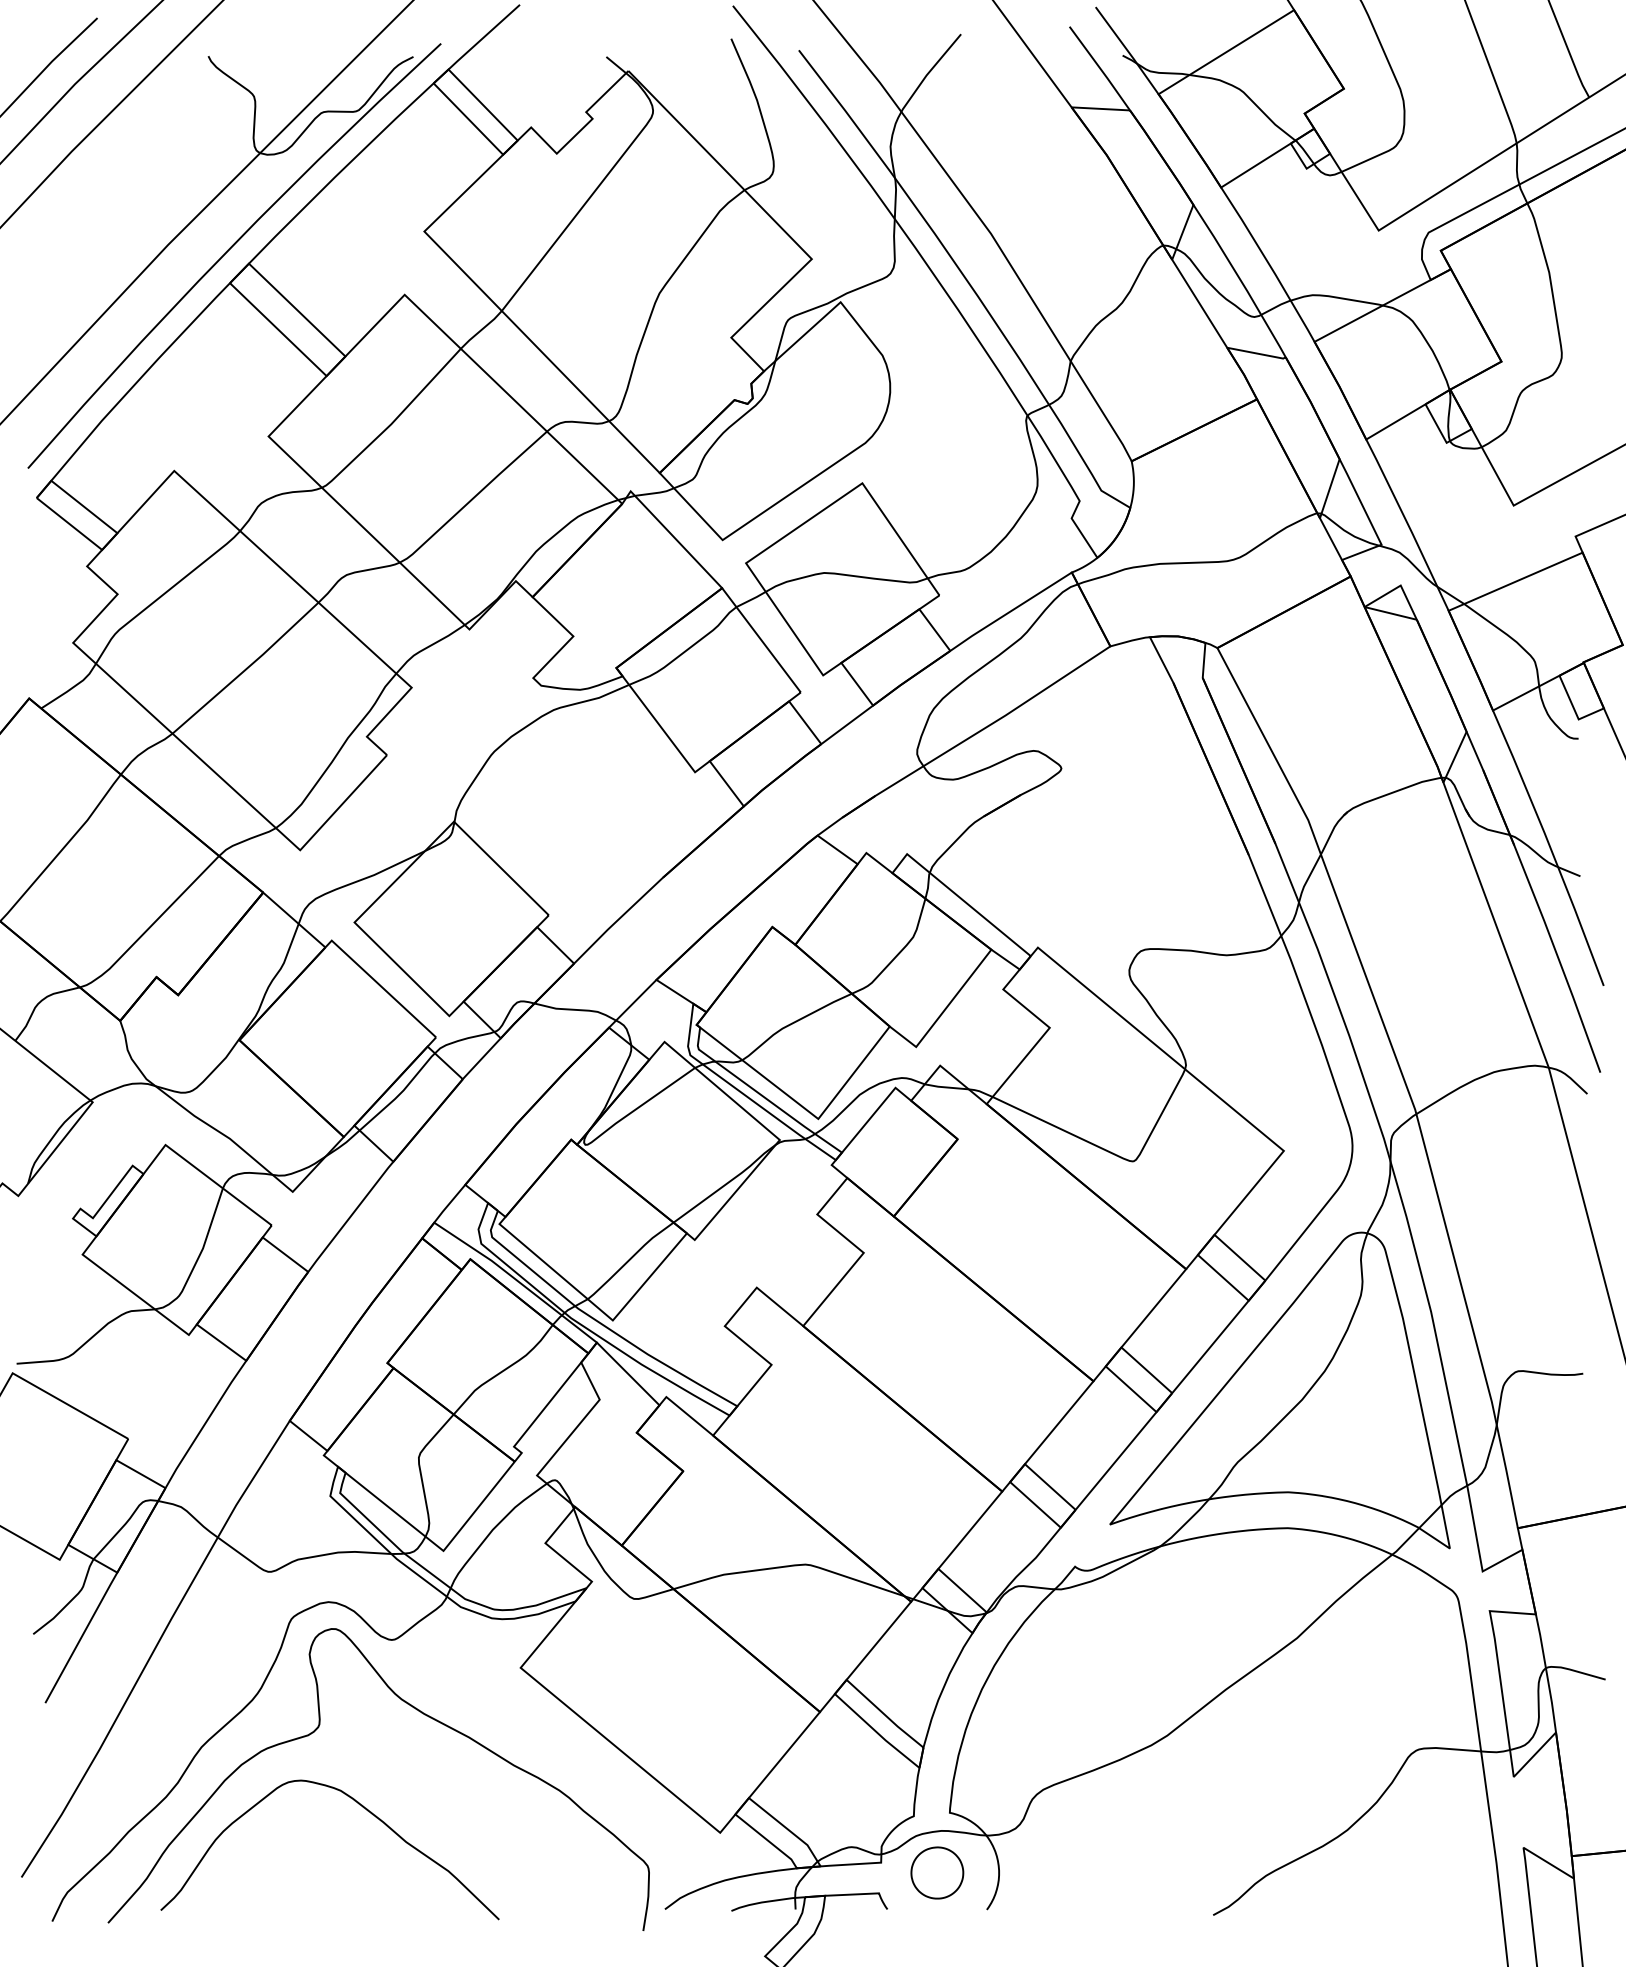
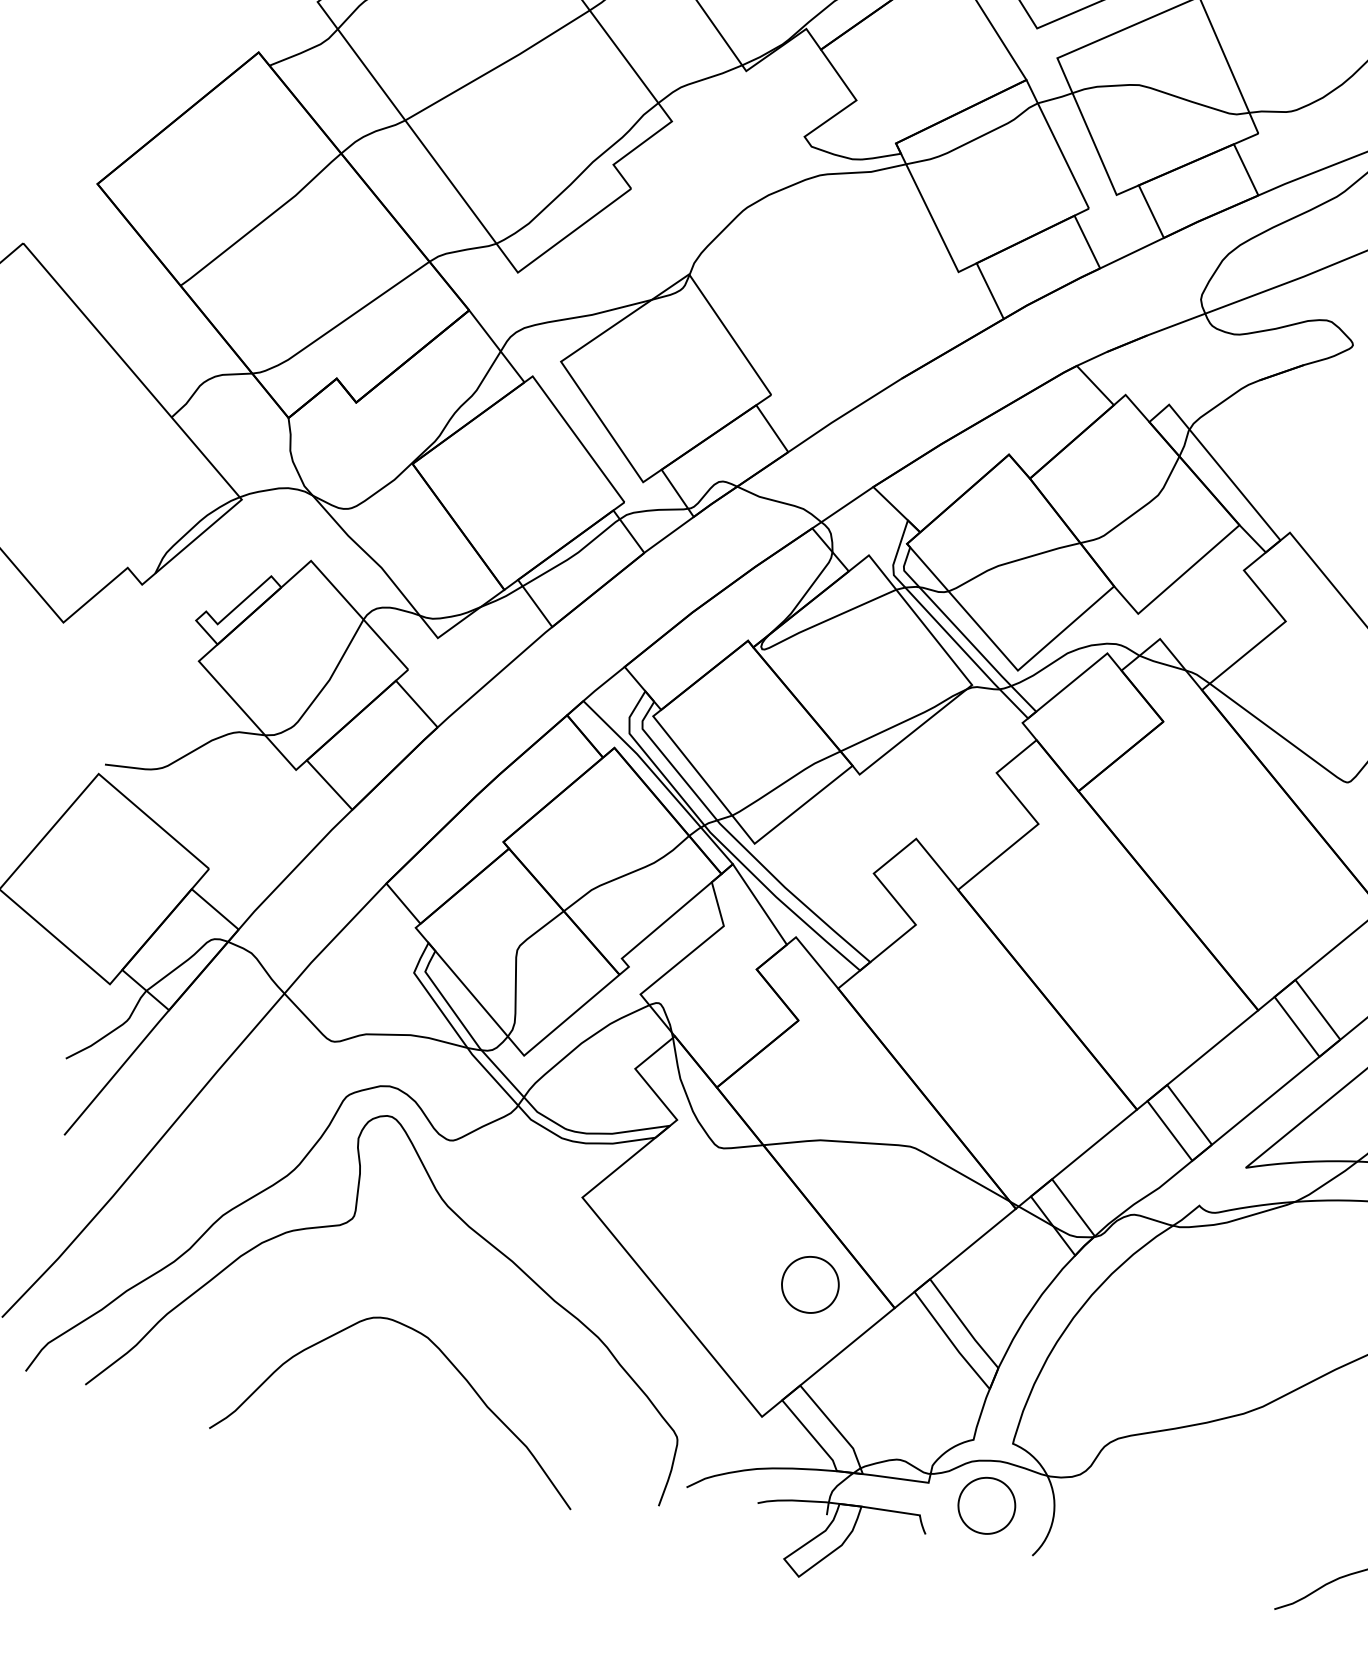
part: (740, 1705) -> (810, 1284), added
curve: (363, 1808) -> (448, 1361), moved

